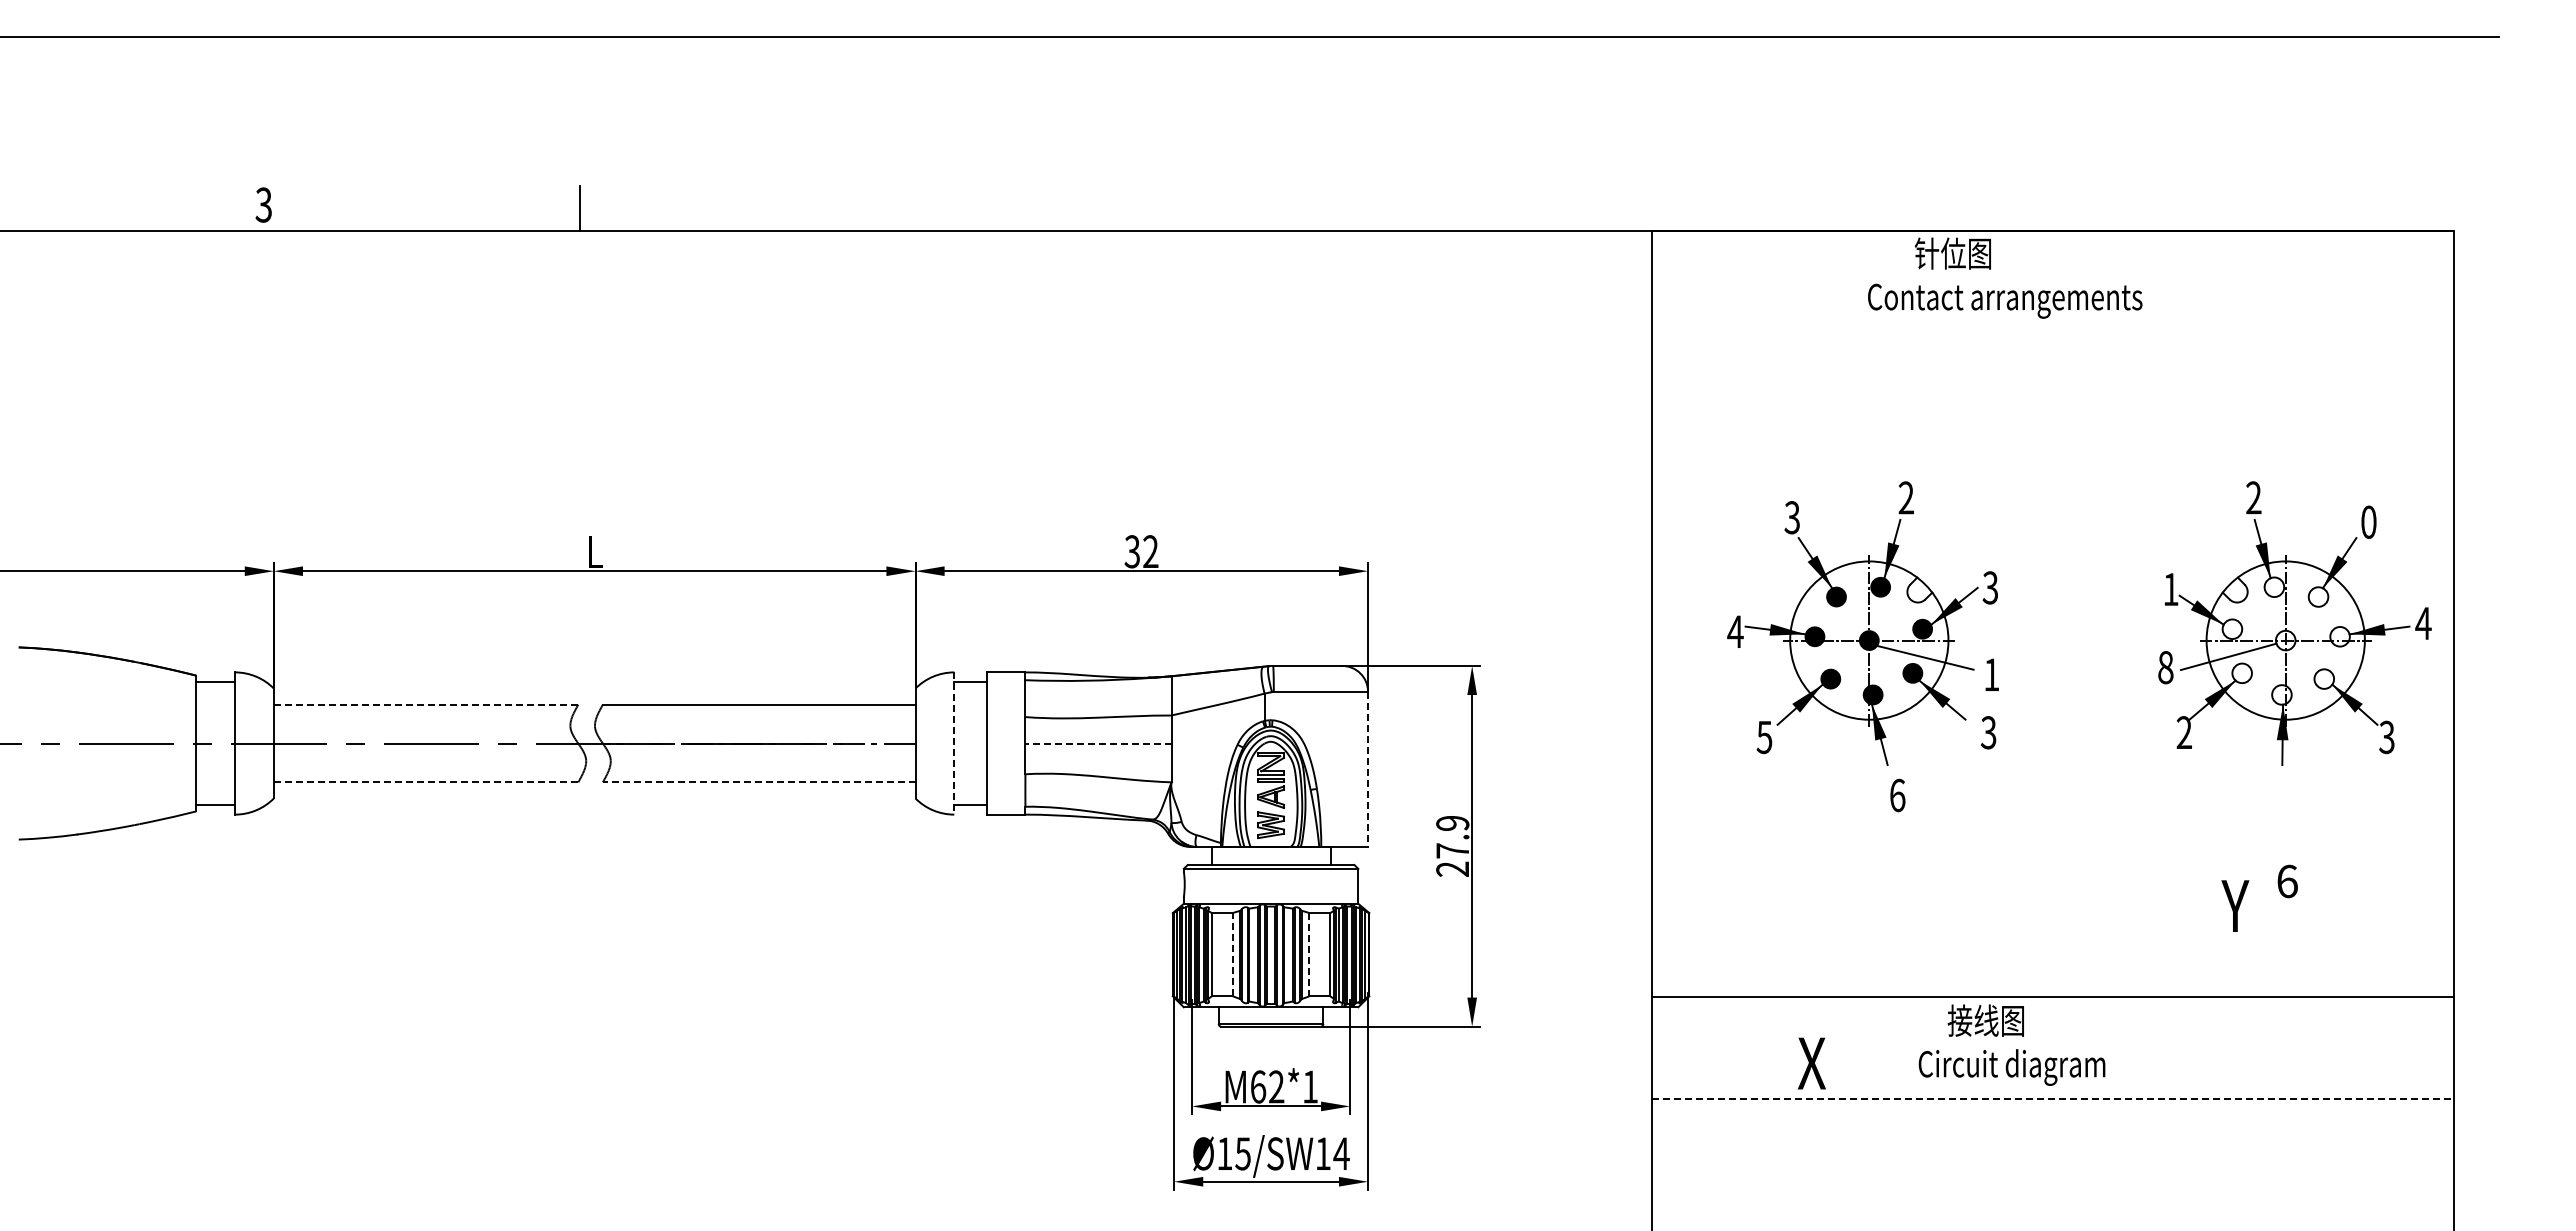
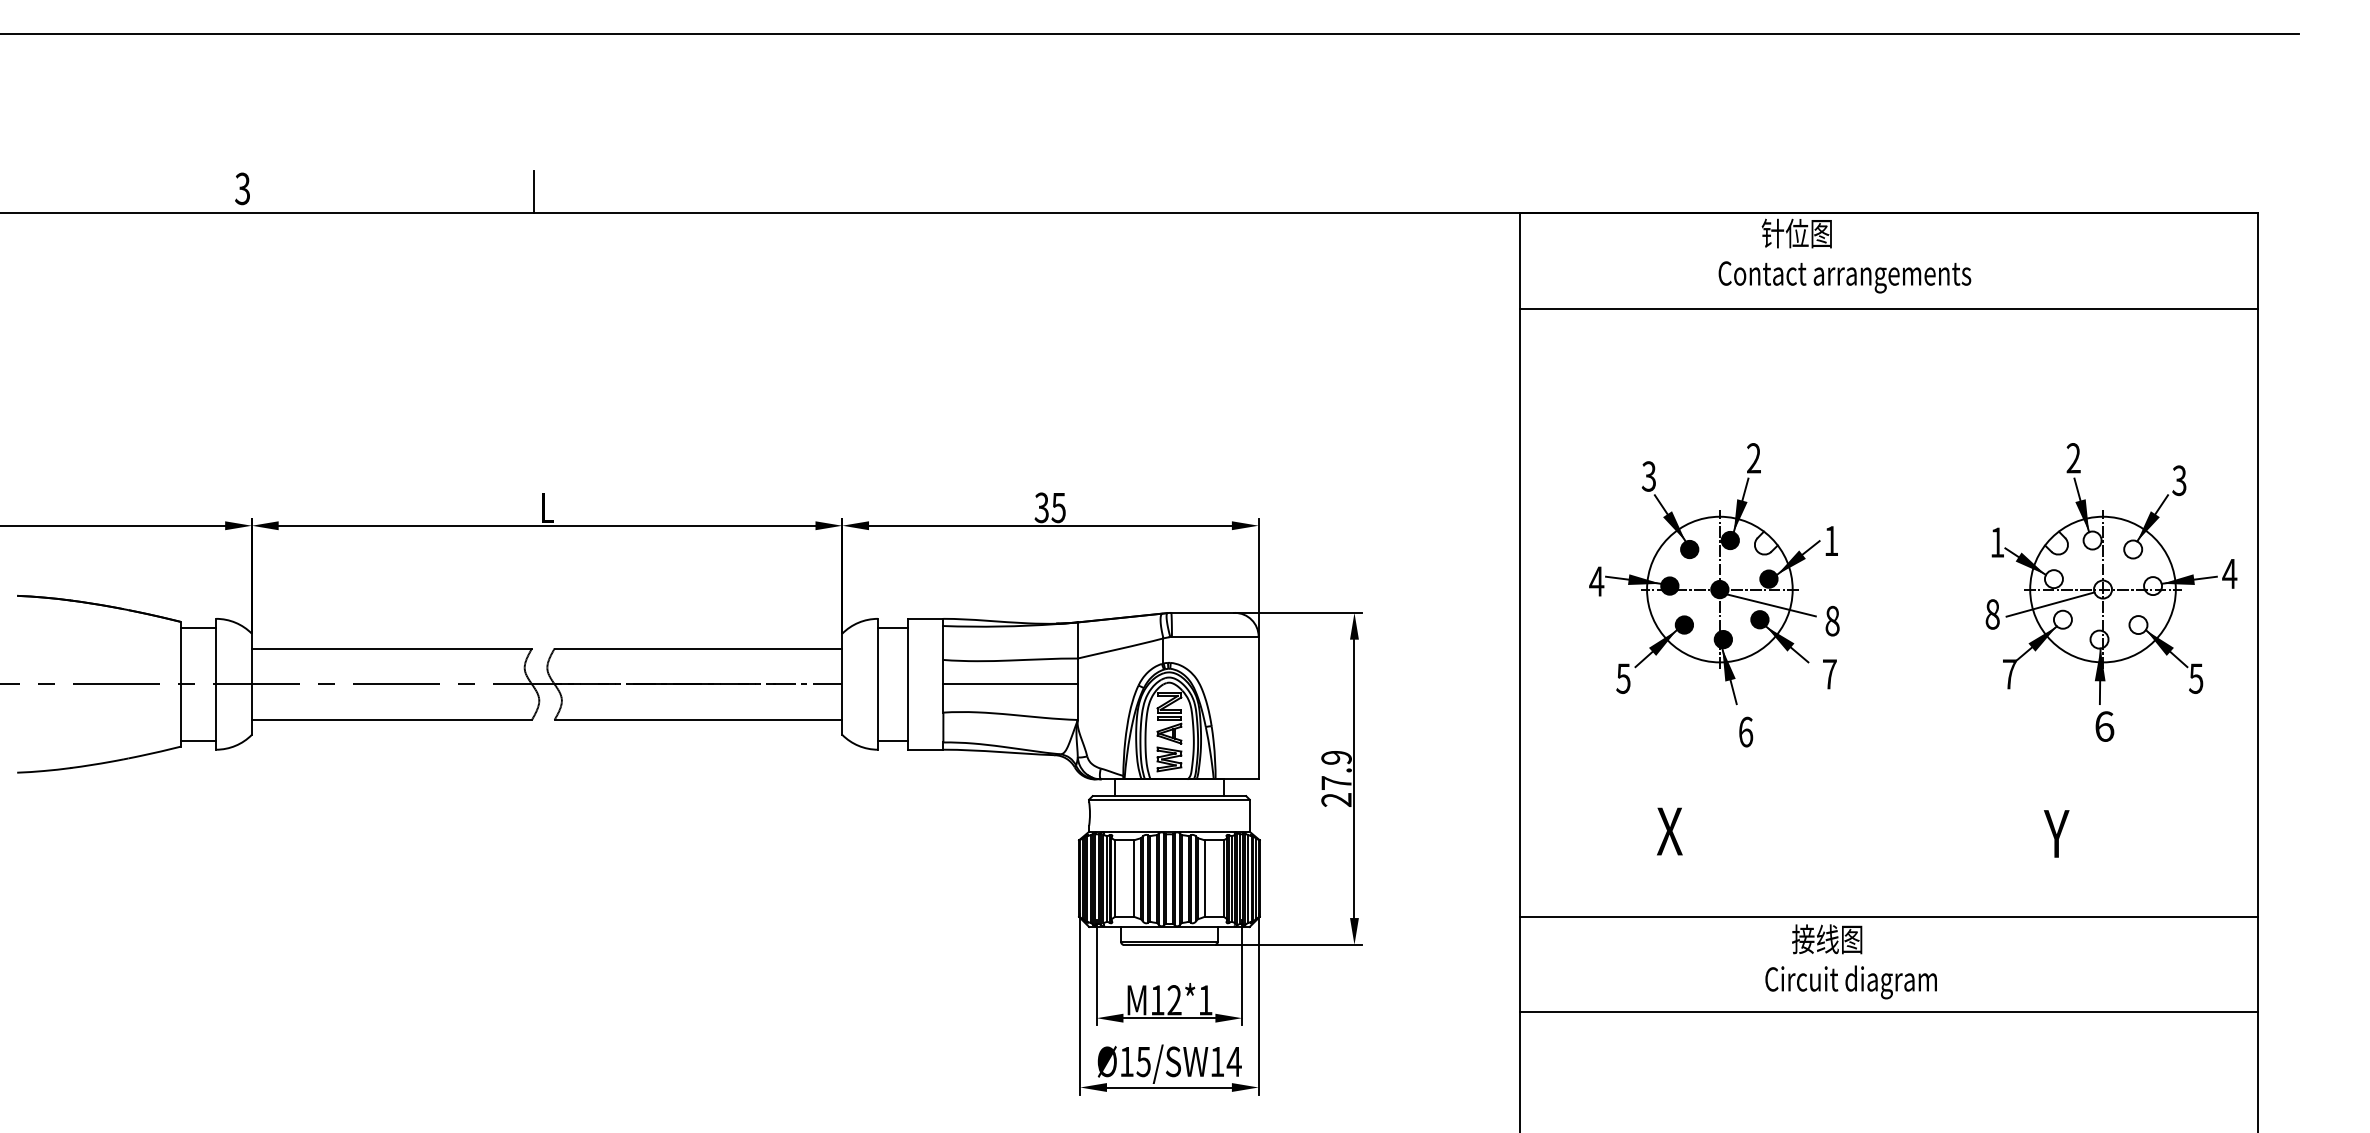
line: (2052, 335) -> (1888, 308), added
text: (2368, 521) -> (2179, 480), 0 -> 3
text: (1150, 551) -> (1058, 507), 32 -> 35
text: (1989, 587) -> (1830, 540), 3 -> 1
text: (1991, 674) -> (1832, 620), 1 -> 8
line: (426, 704) -> (392, 648), dashed -> solid
text: (1988, 732) -> (1829, 674), 3 -> 7
text: (2183, 732) -> (2008, 674), 2 -> 7
text: (2386, 736) -> (2195, 677), 3 -> 5
line: (1097, 743) -> (1009, 684), dashed -> solid
line: (954, 744) -> (878, 685), dashed -> solid
line: (1368, 769) -> (1259, 708), dashed -> solid
line: (426, 782) -> (392, 720), dashed -> solid
line: (758, 782) -> (697, 720), dashed -> solid
text: (2287, 881) -> (2104, 726), moved
line: (1232, 954) -> (1133, 878), dashed -> solid
line: (1309, 954) -> (1204, 878), dashed -> solid
text: (1811, 1063) -> (1669, 831), moved
text: (1258, 1086) -> (1157, 999), M62*1 -> M12*1
line: (2053, 1099) -> (1889, 1011), dashed -> solid

